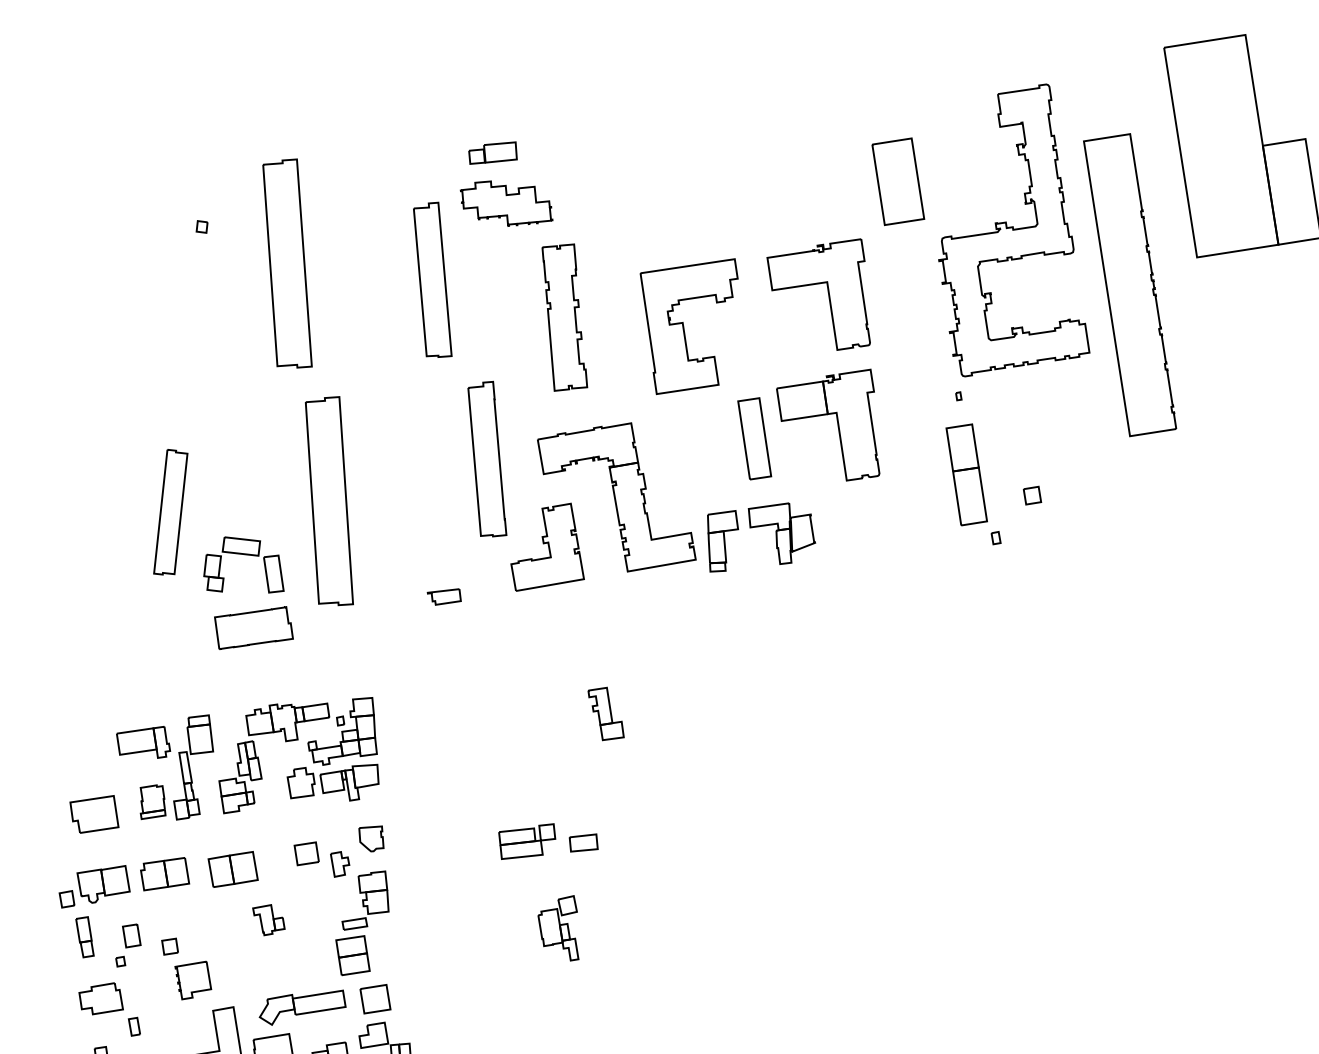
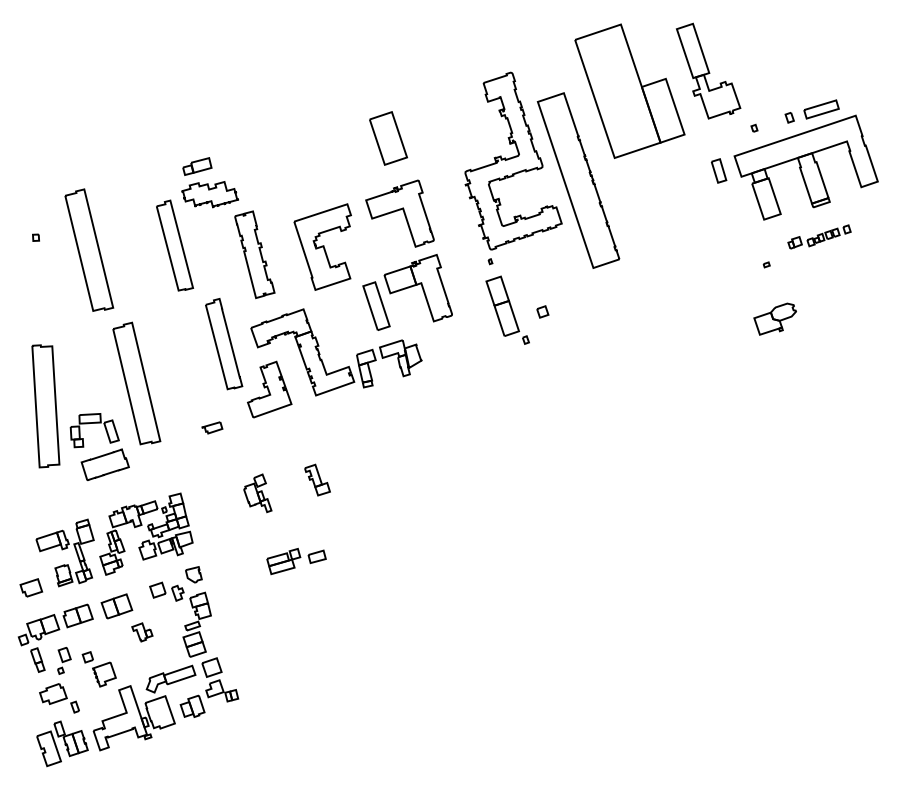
part: (898, 181) -> (388, 138), moved
part: (170, 513) -> (45, 406), size x1.67
part: (95, 813) -> (31, 587), size x0.71
part: (559, 926) -> (257, 493), moved

